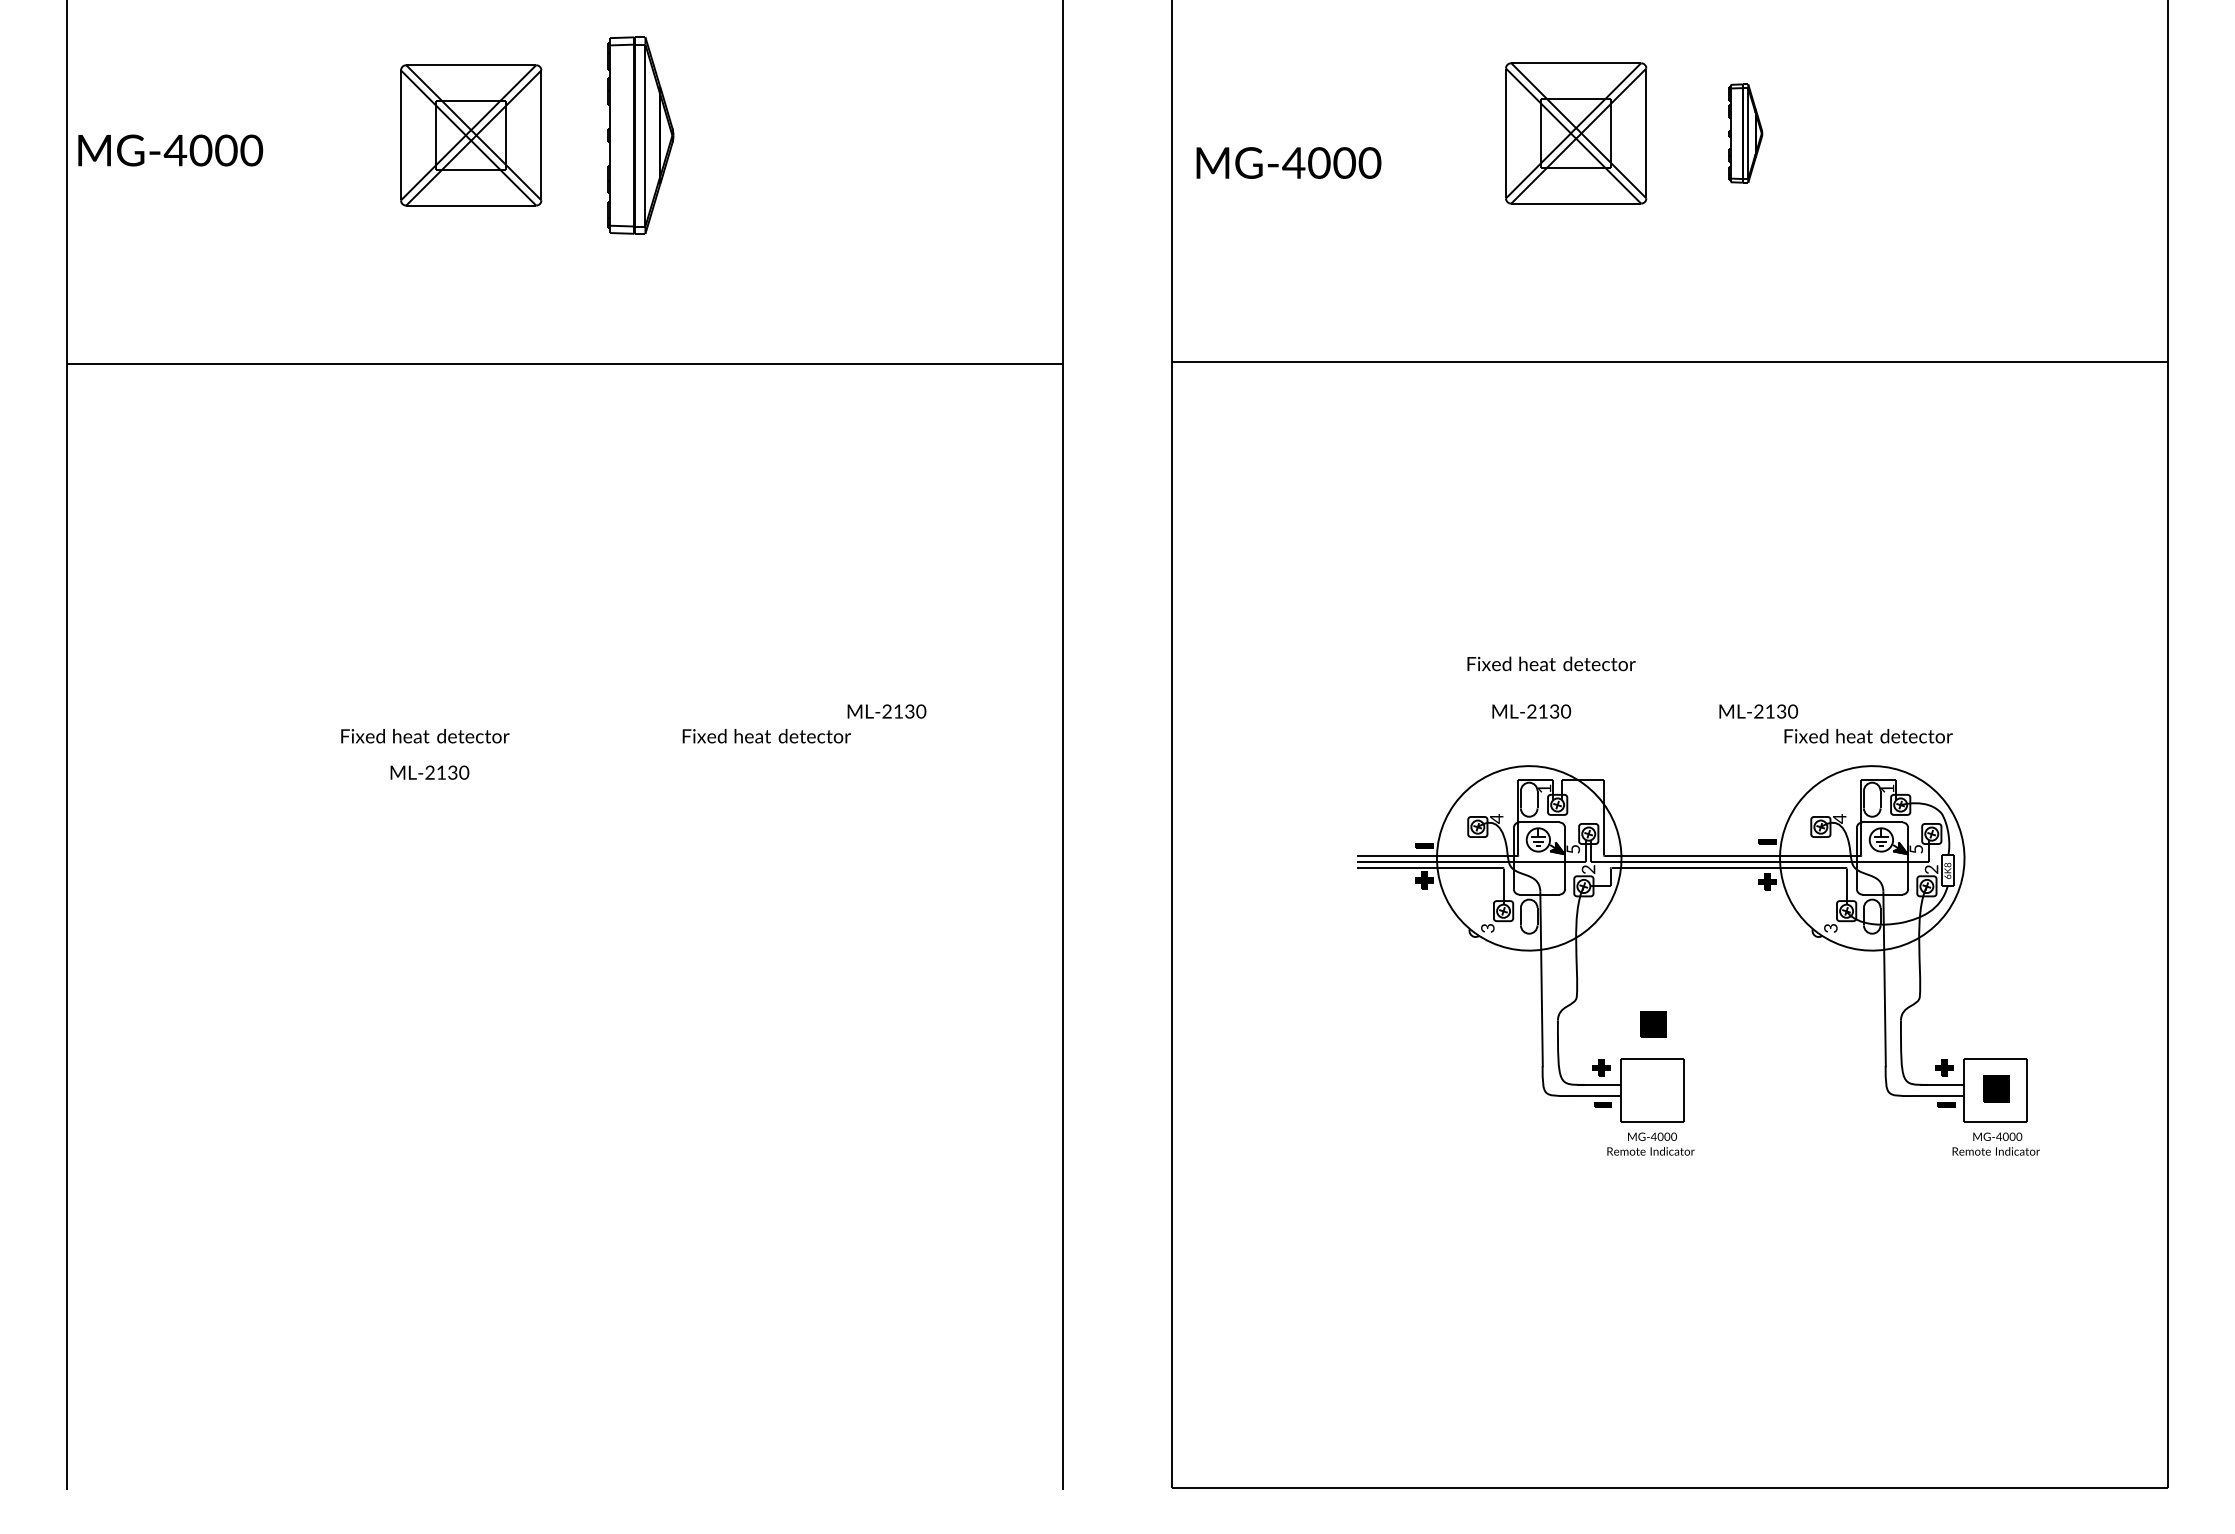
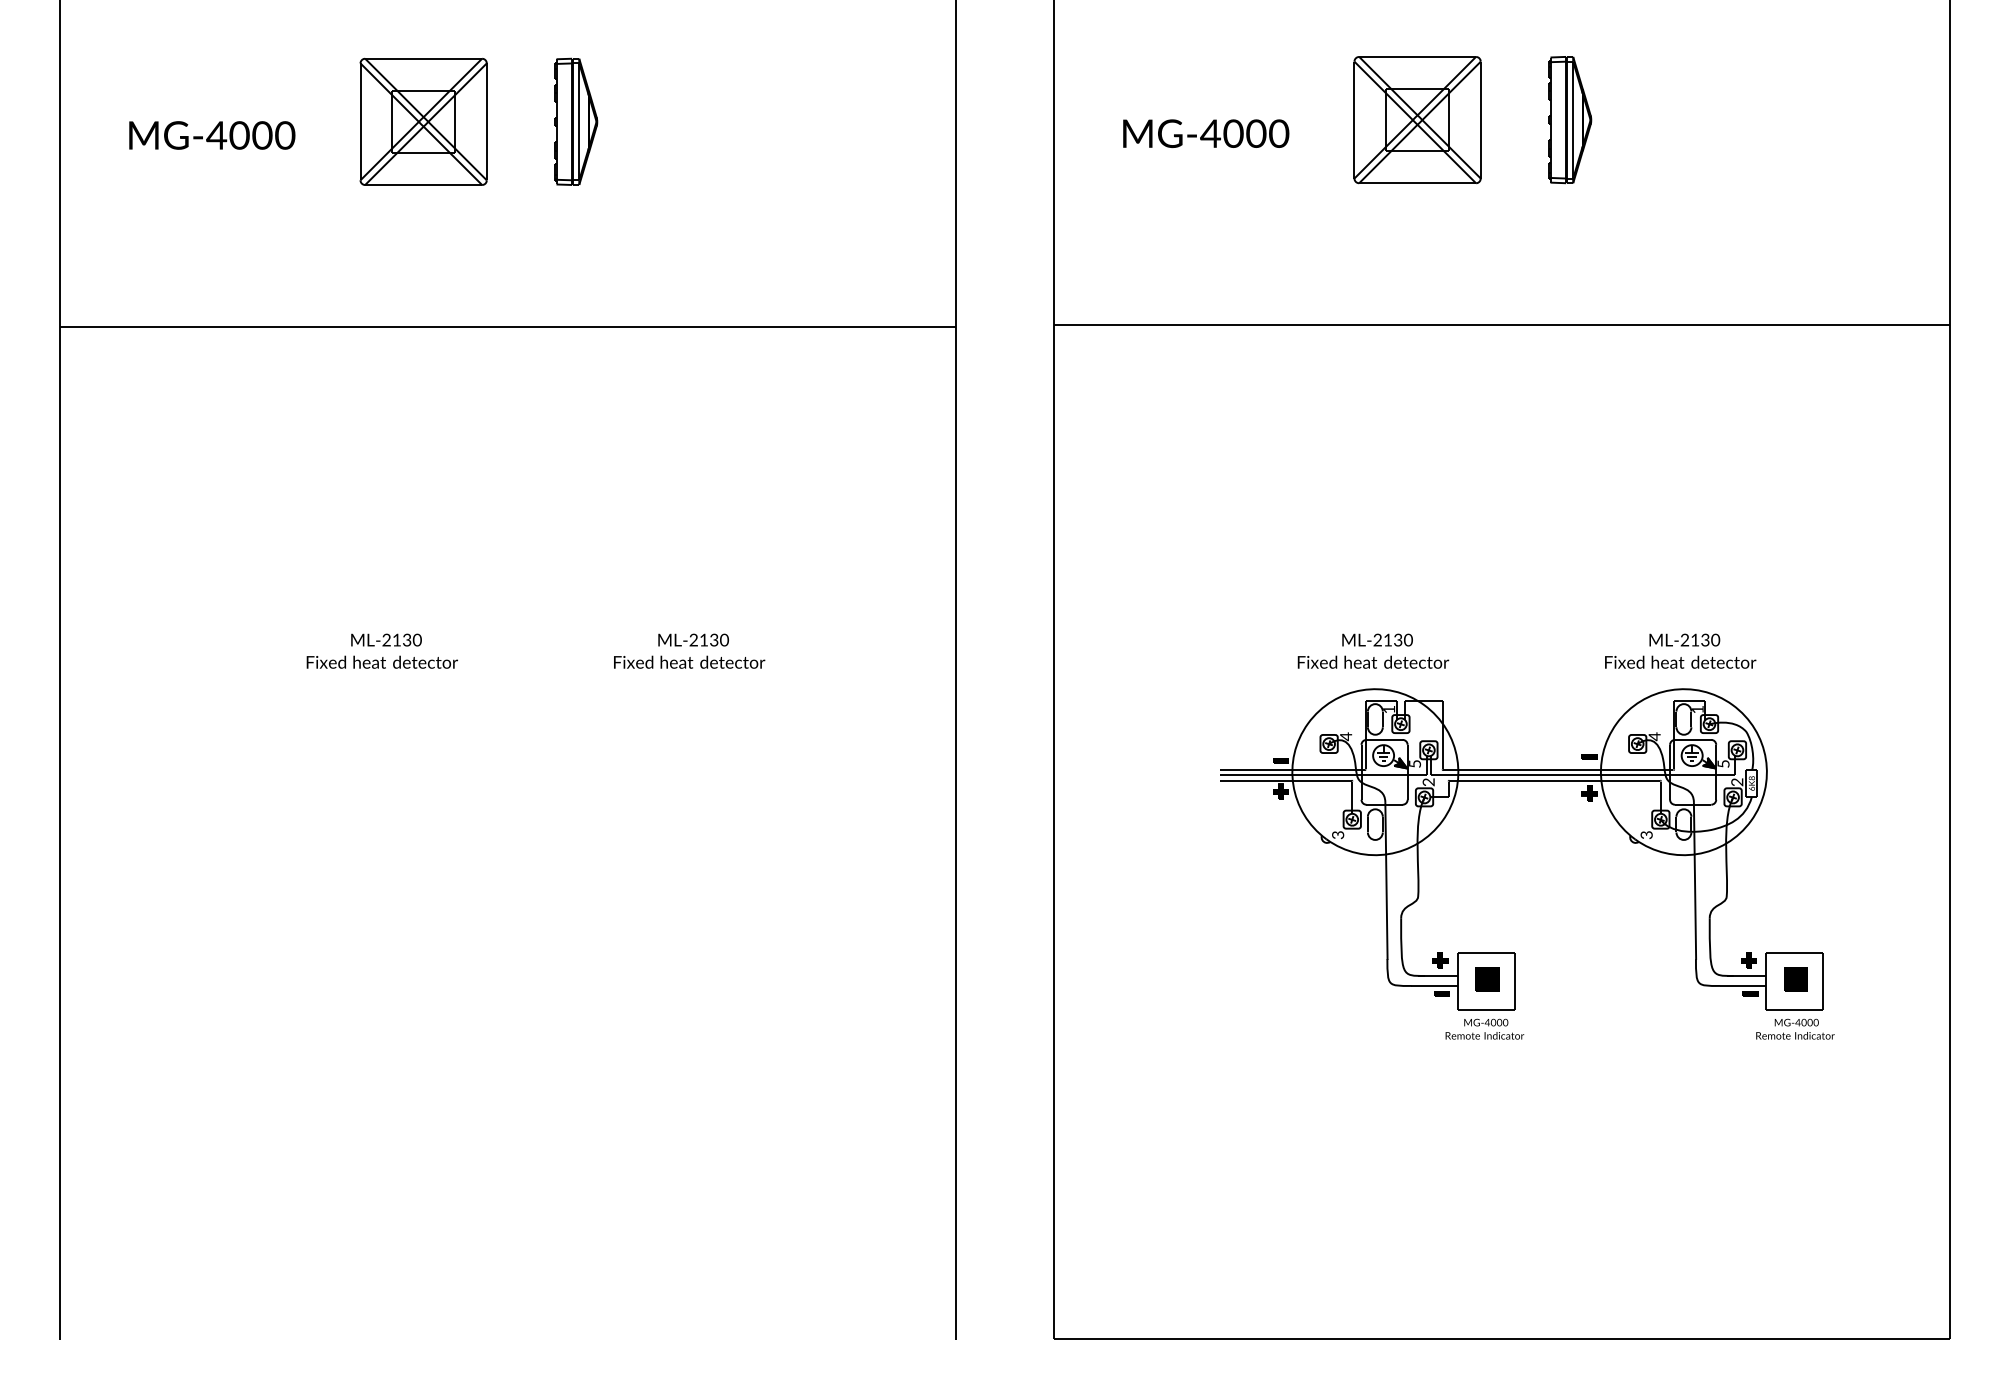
part: (1746, 133) -> (1570, 120), size x1.43
part: (641, 134) -> (576, 121), size x0.71
text: (170, 150) -> (212, 135), moved
text: (1289, 162) -> (1206, 133), moved
text: (1551, 663) -> (1373, 661), moved
text: (886, 710) -> (693, 639), moved
text: (1758, 710) -> (1684, 639), moved
text: (429, 772) -> (386, 639), moved
part: (1653, 1024) -> (1487, 979), moved

